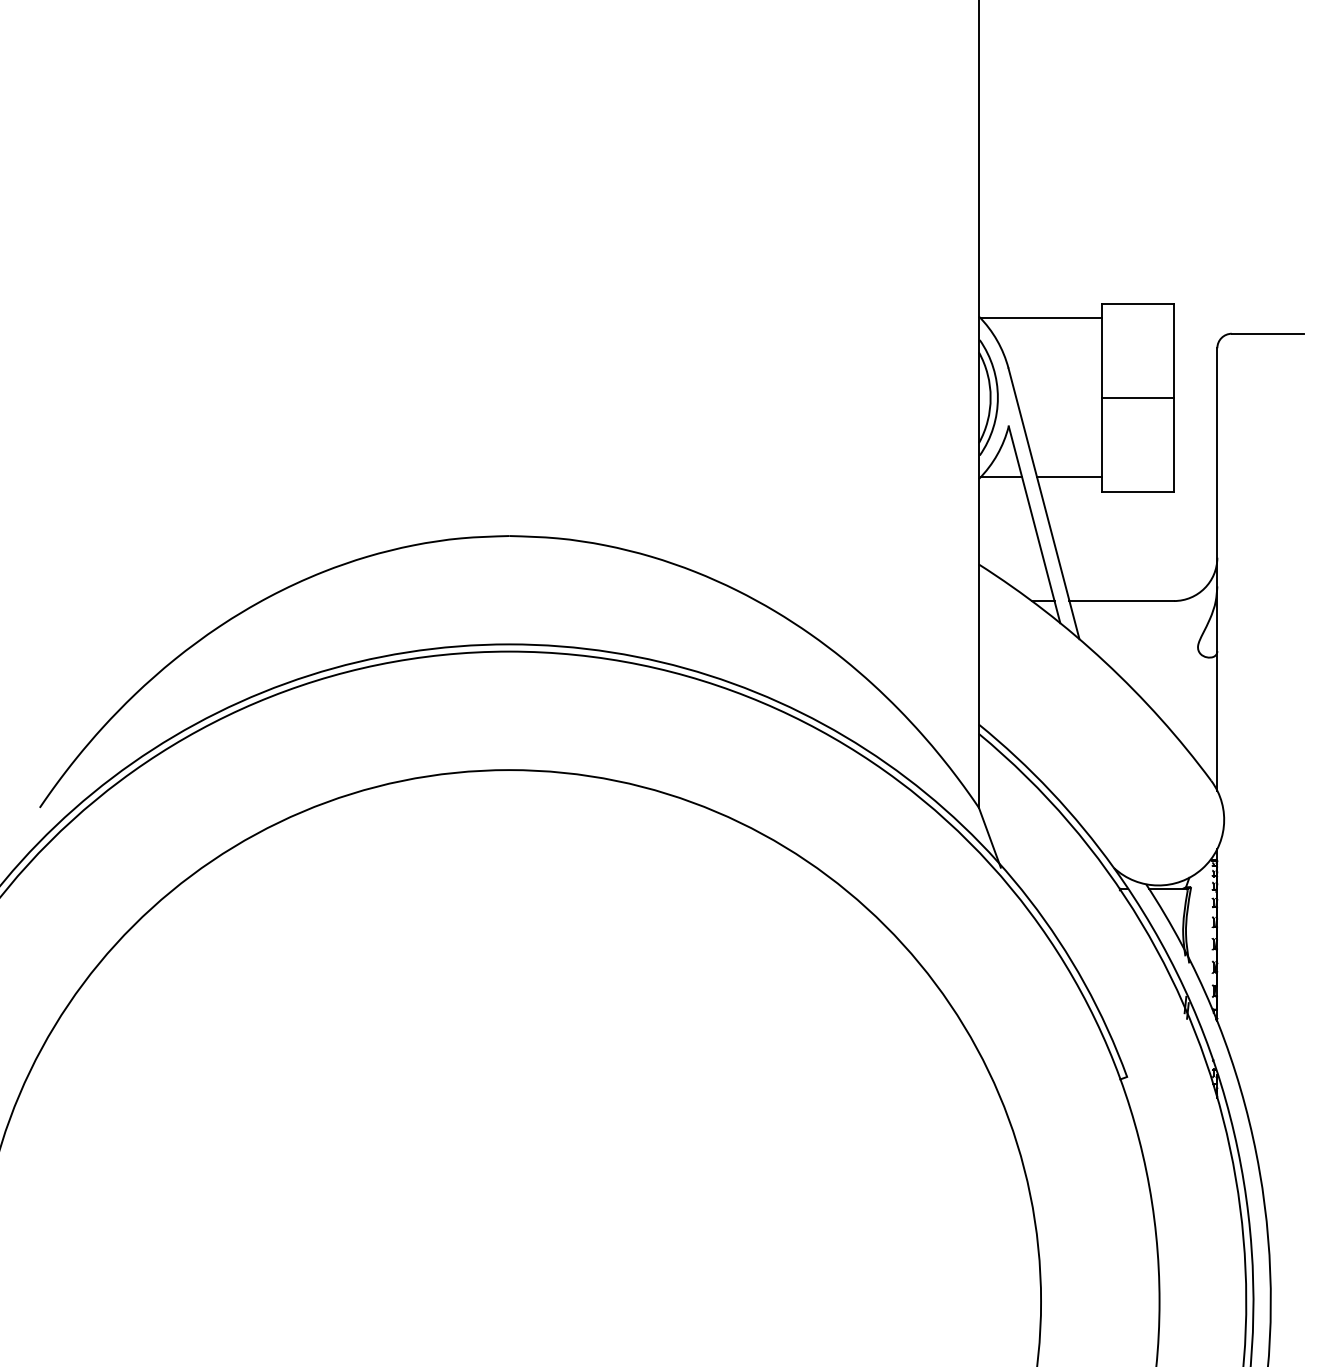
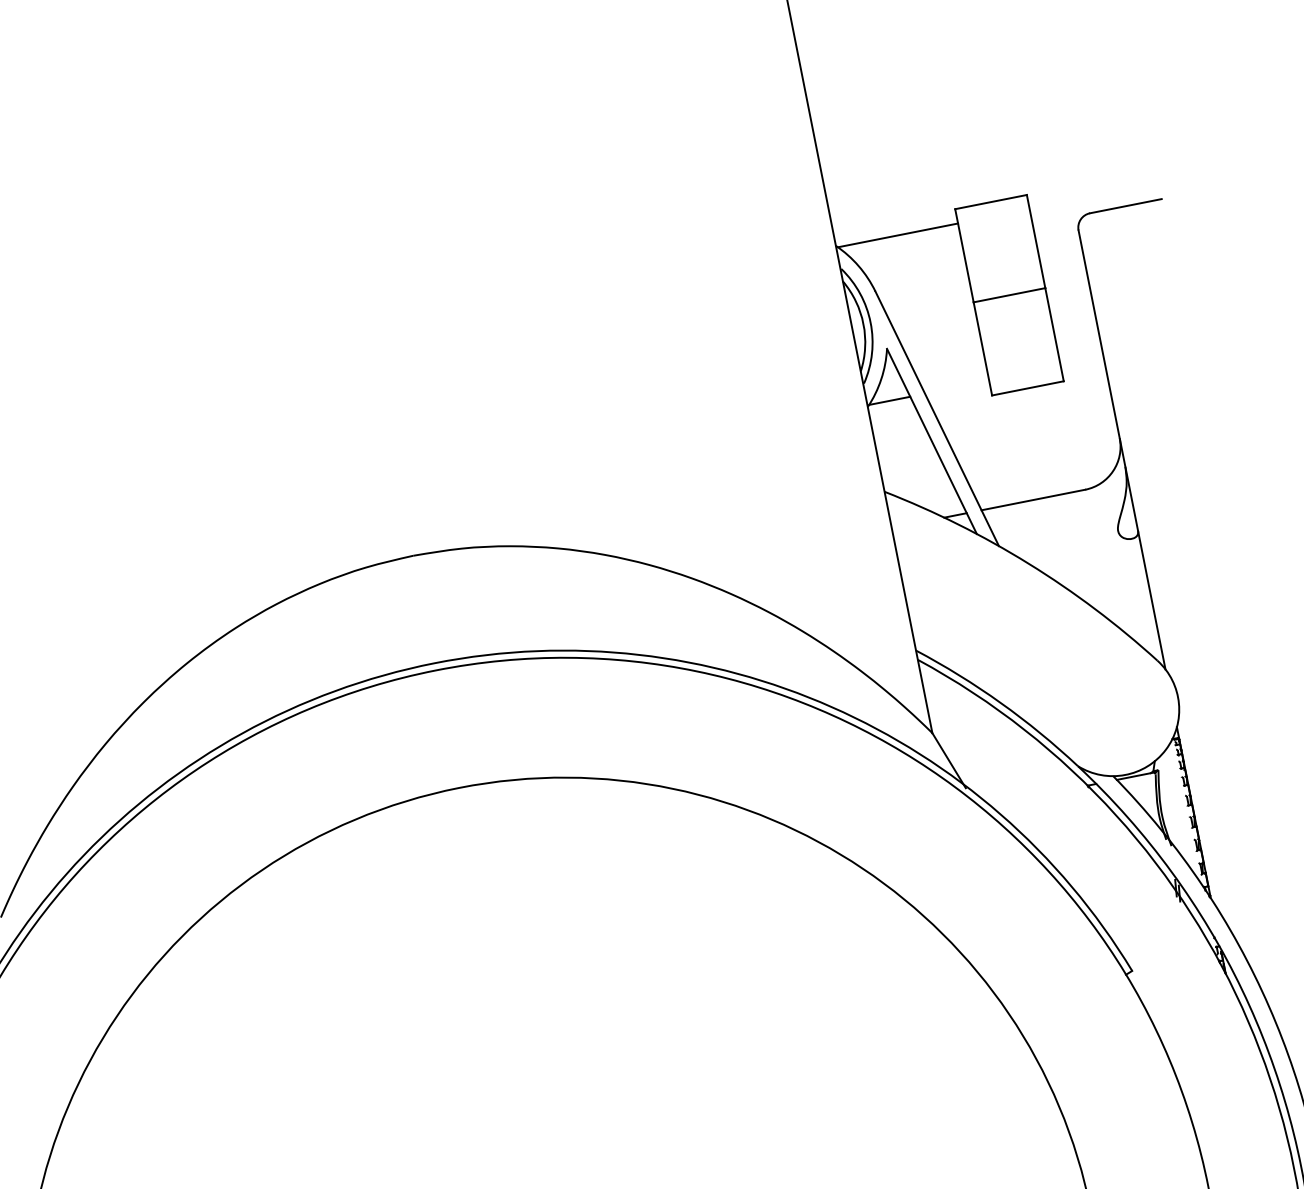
line: (1069, 477) -> (957, 387), removed

